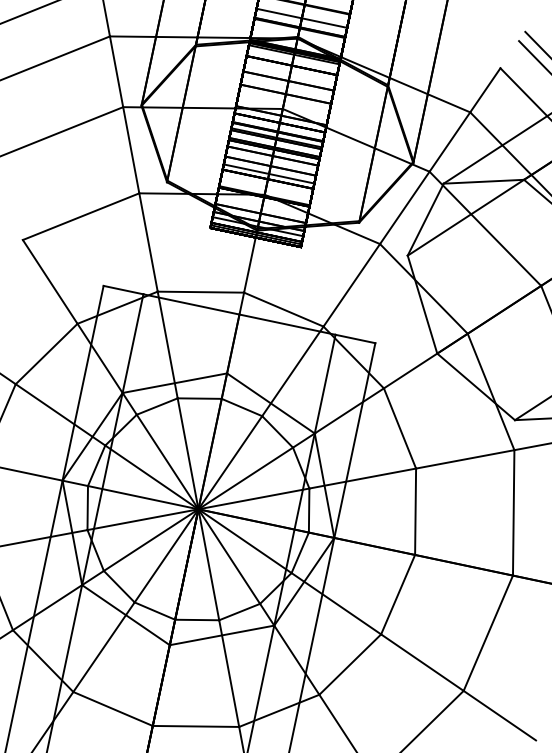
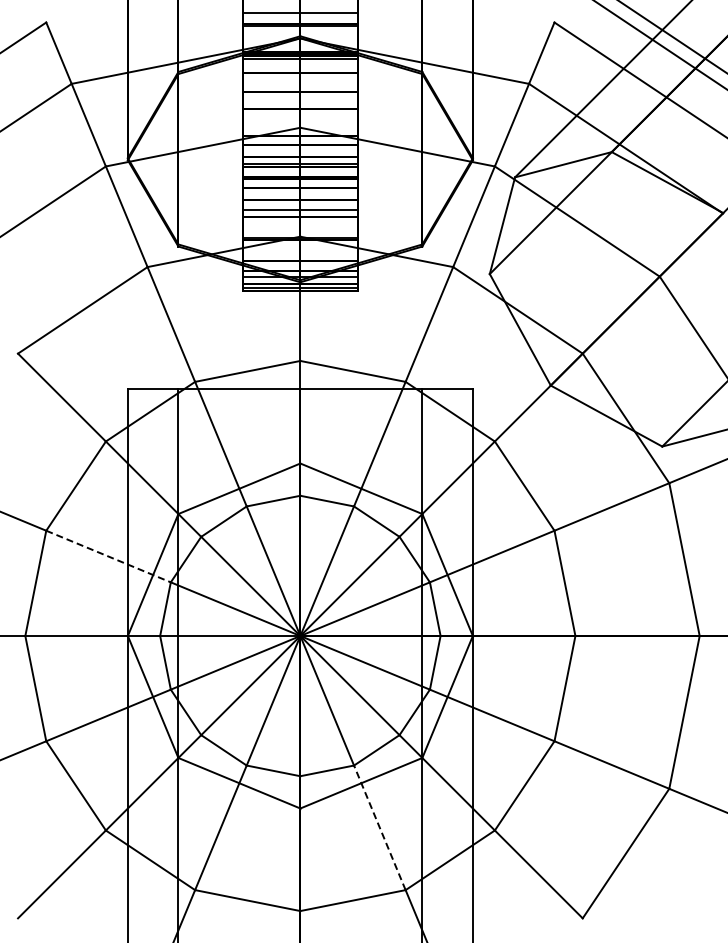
line: (61, 414) -> (109, 556), solid -> dashed
line: (228, 673) -> (379, 827), solid -> dashed

